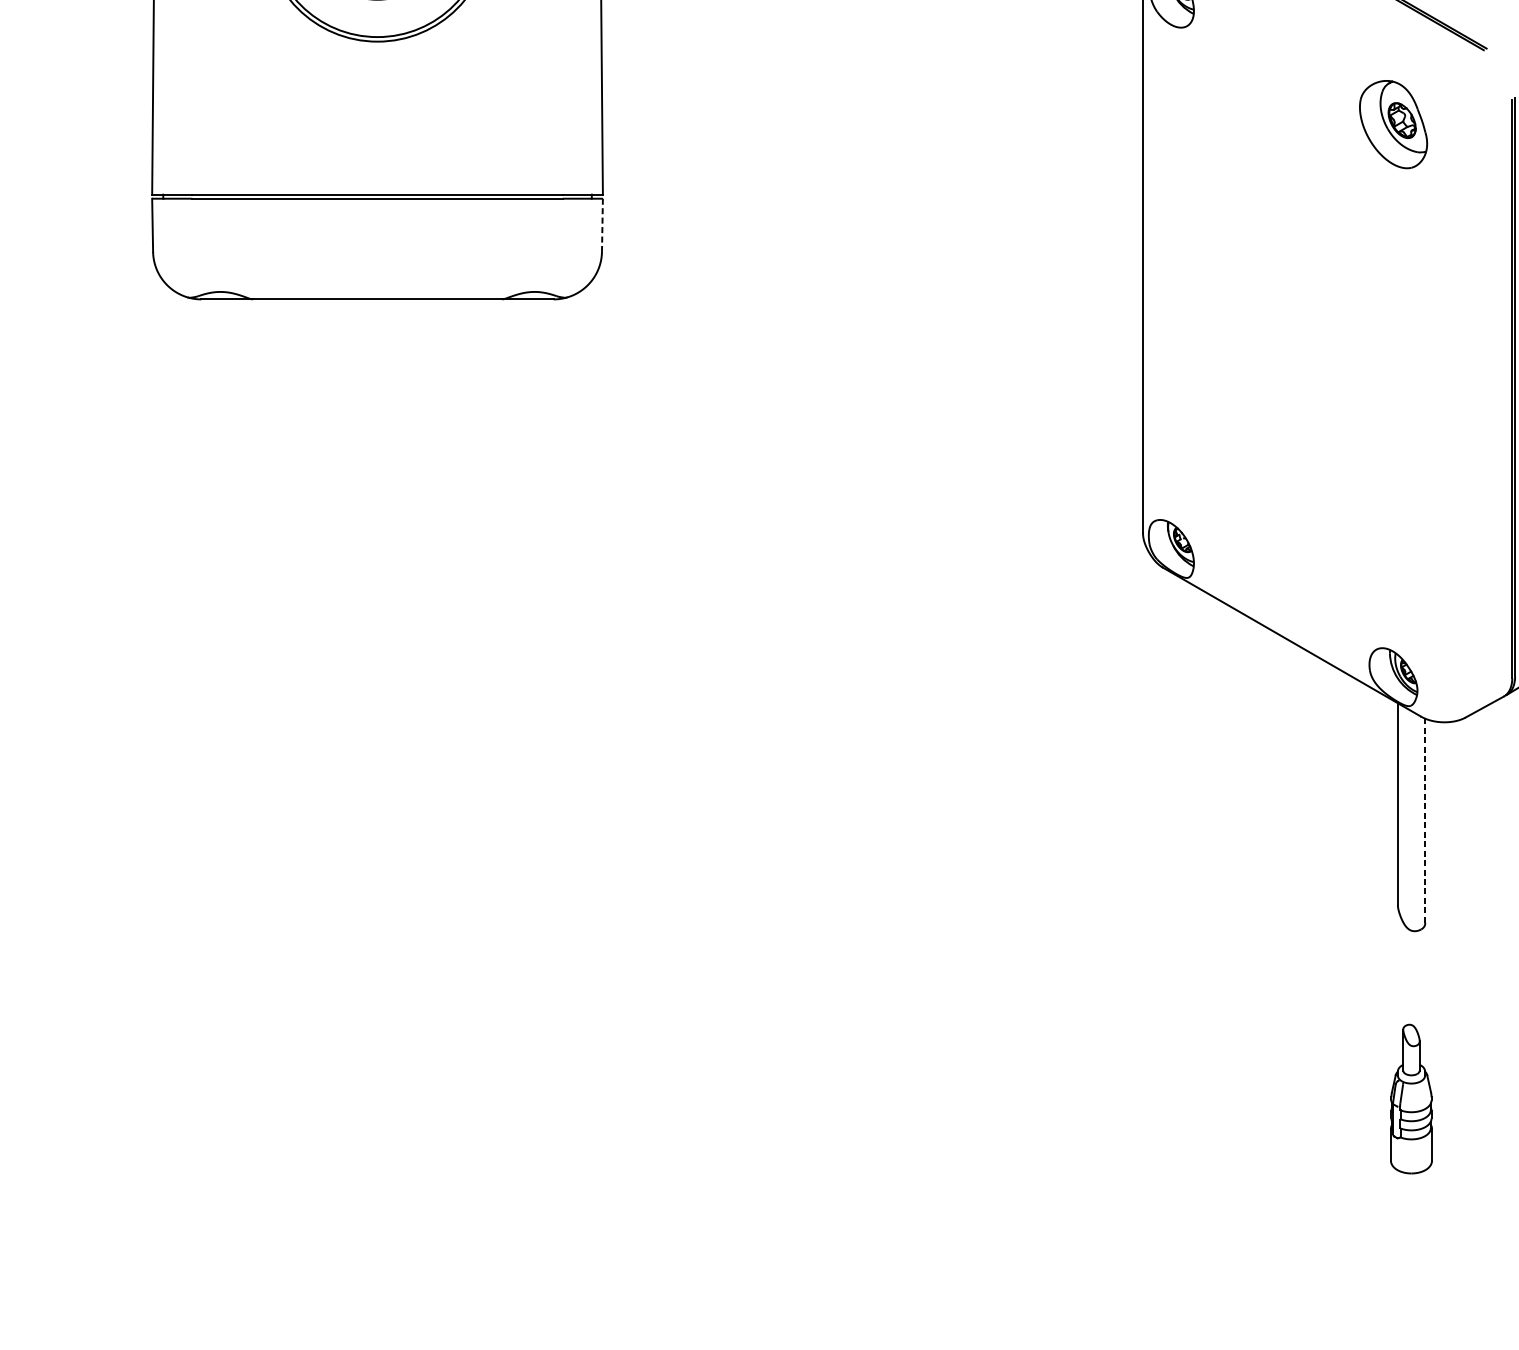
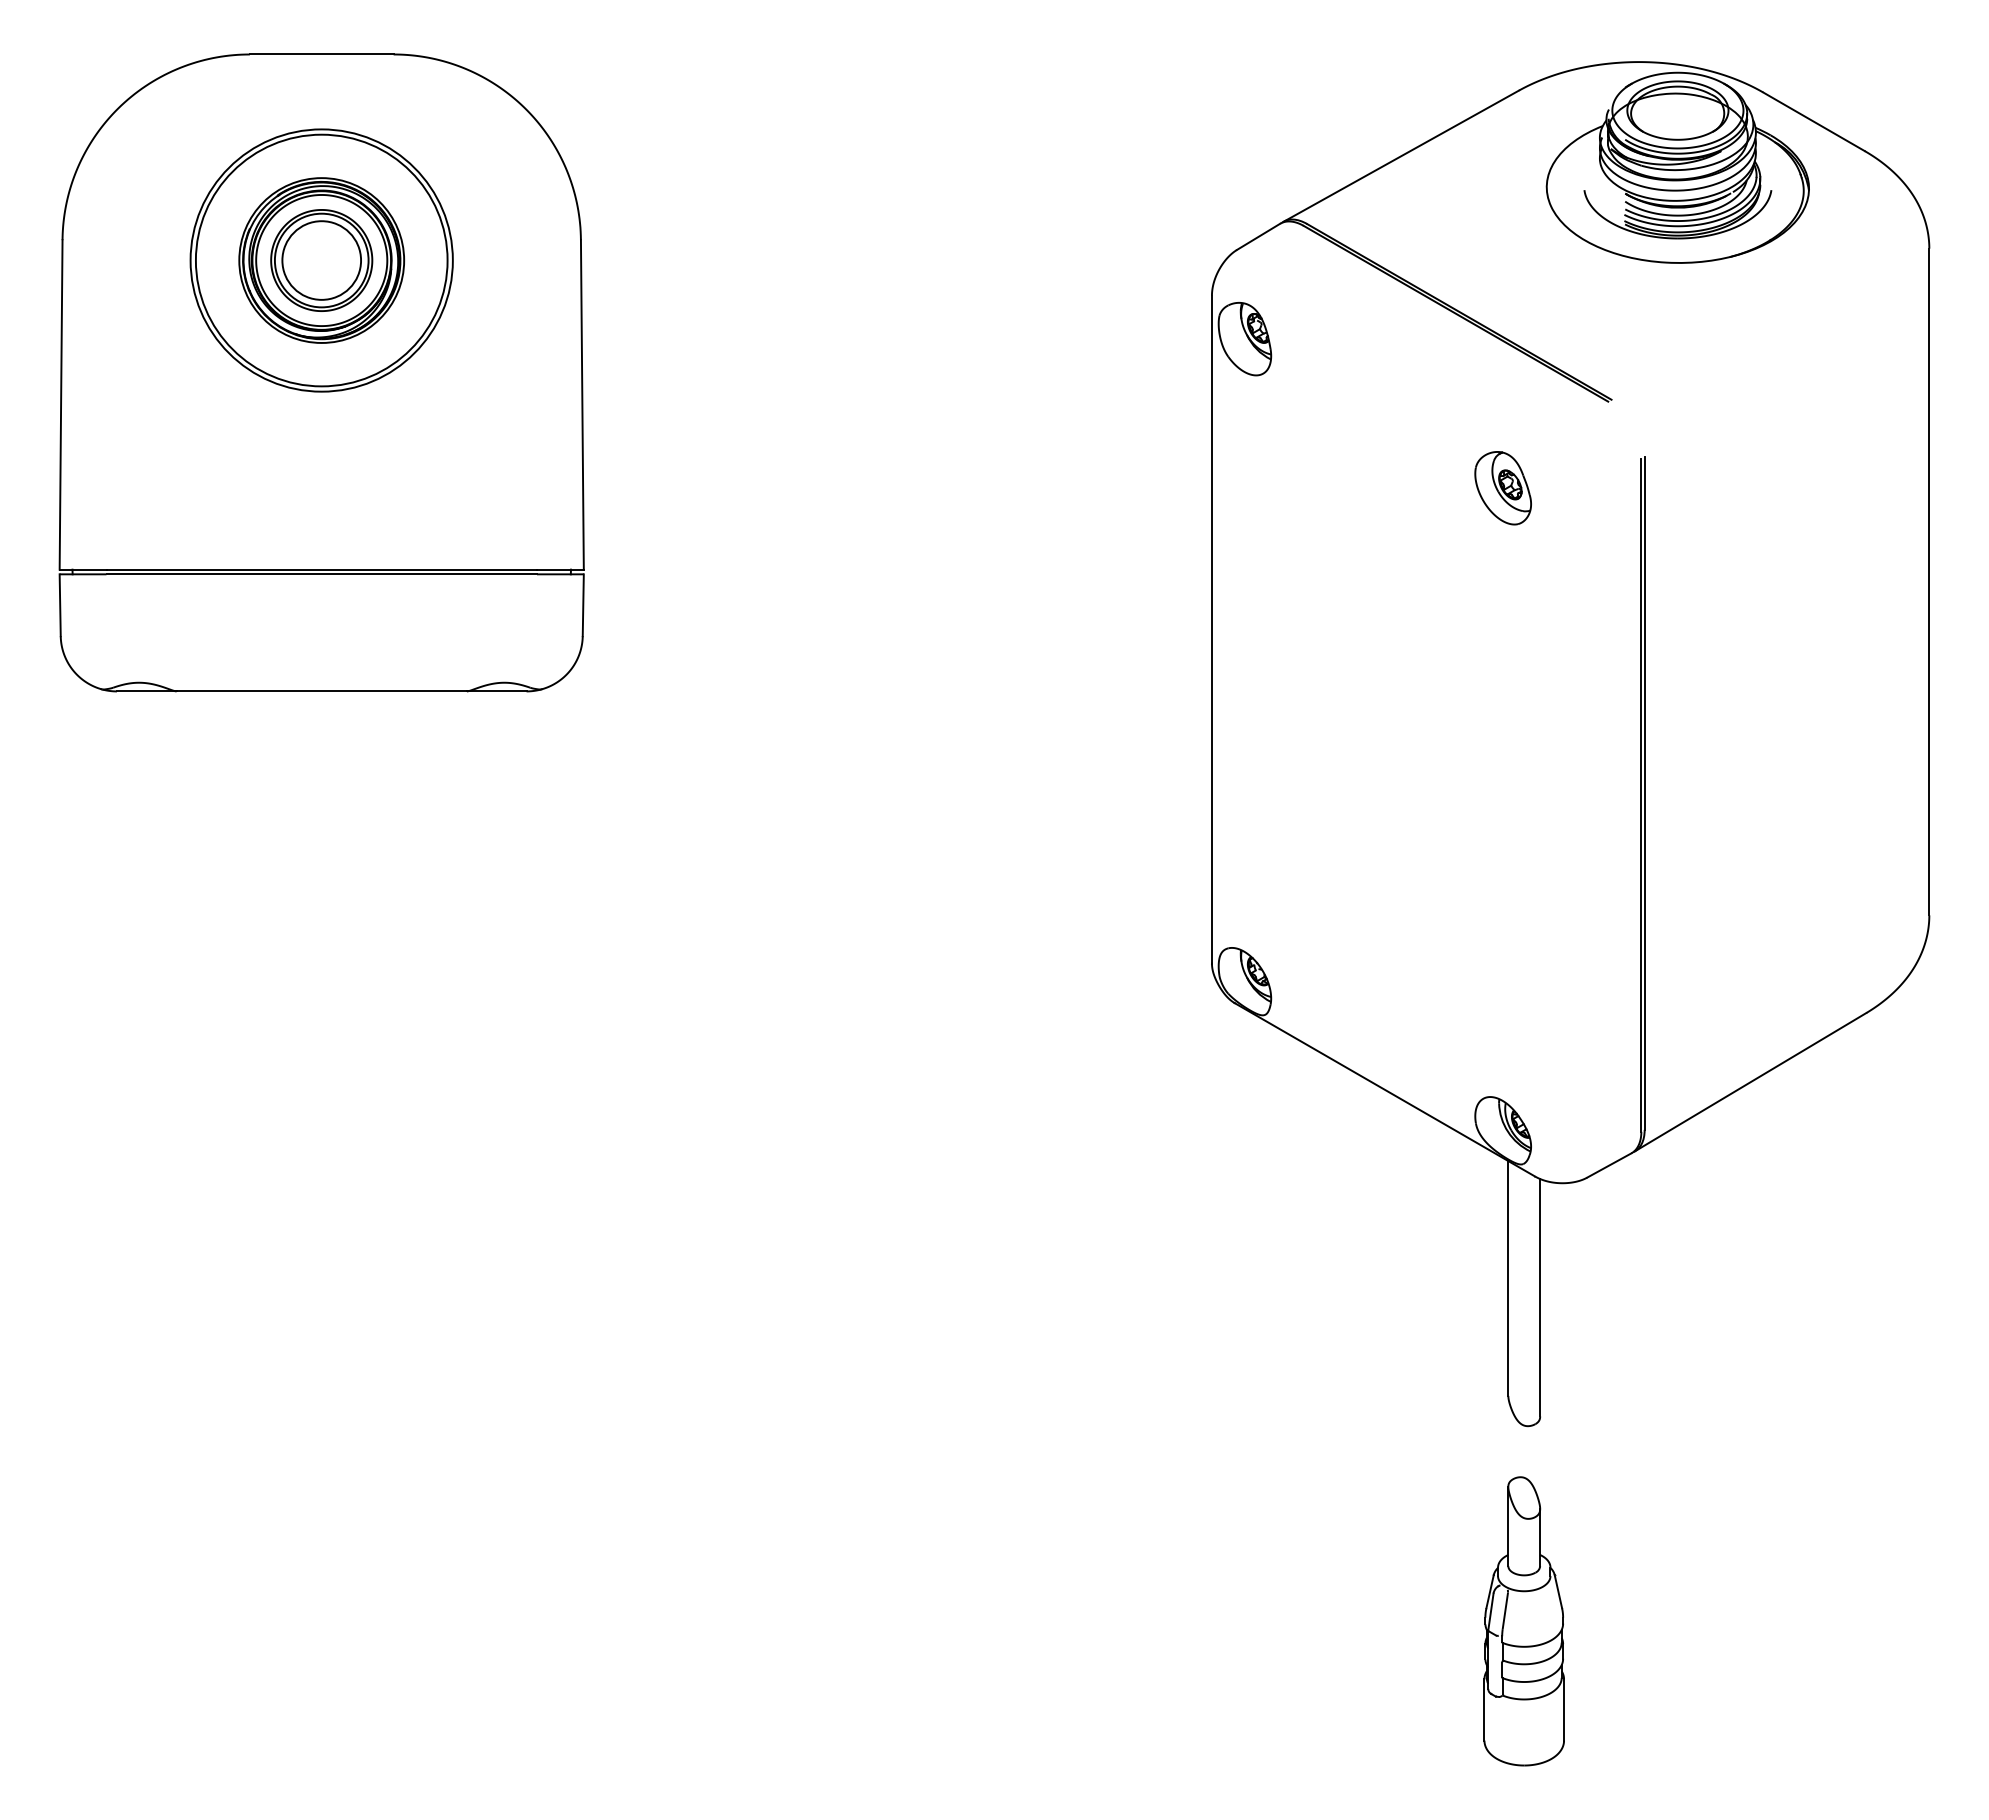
part: (1392, 124) -> (1502, 488), size x0.71
line: (602, 225) -> (583, 605), dashed -> solid
line: (1425, 820) -> (1540, 1297), dashed -> solid
part: (1410, 1099) -> (1523, 1621), size x1.67

